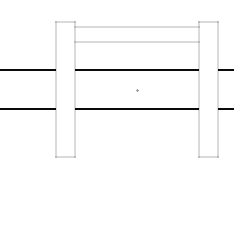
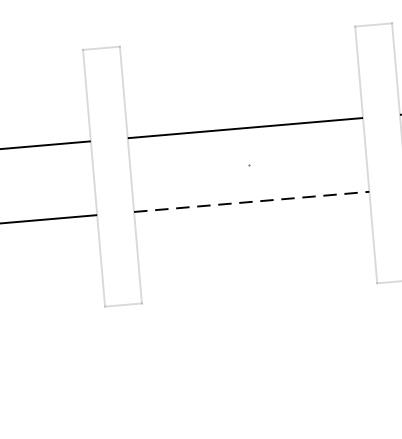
line: (136, 27) -> (237, 46), removed
line: (136, 41) -> (239, 73), removed
line: (136, 108) -> (250, 201), solid -> dashed

